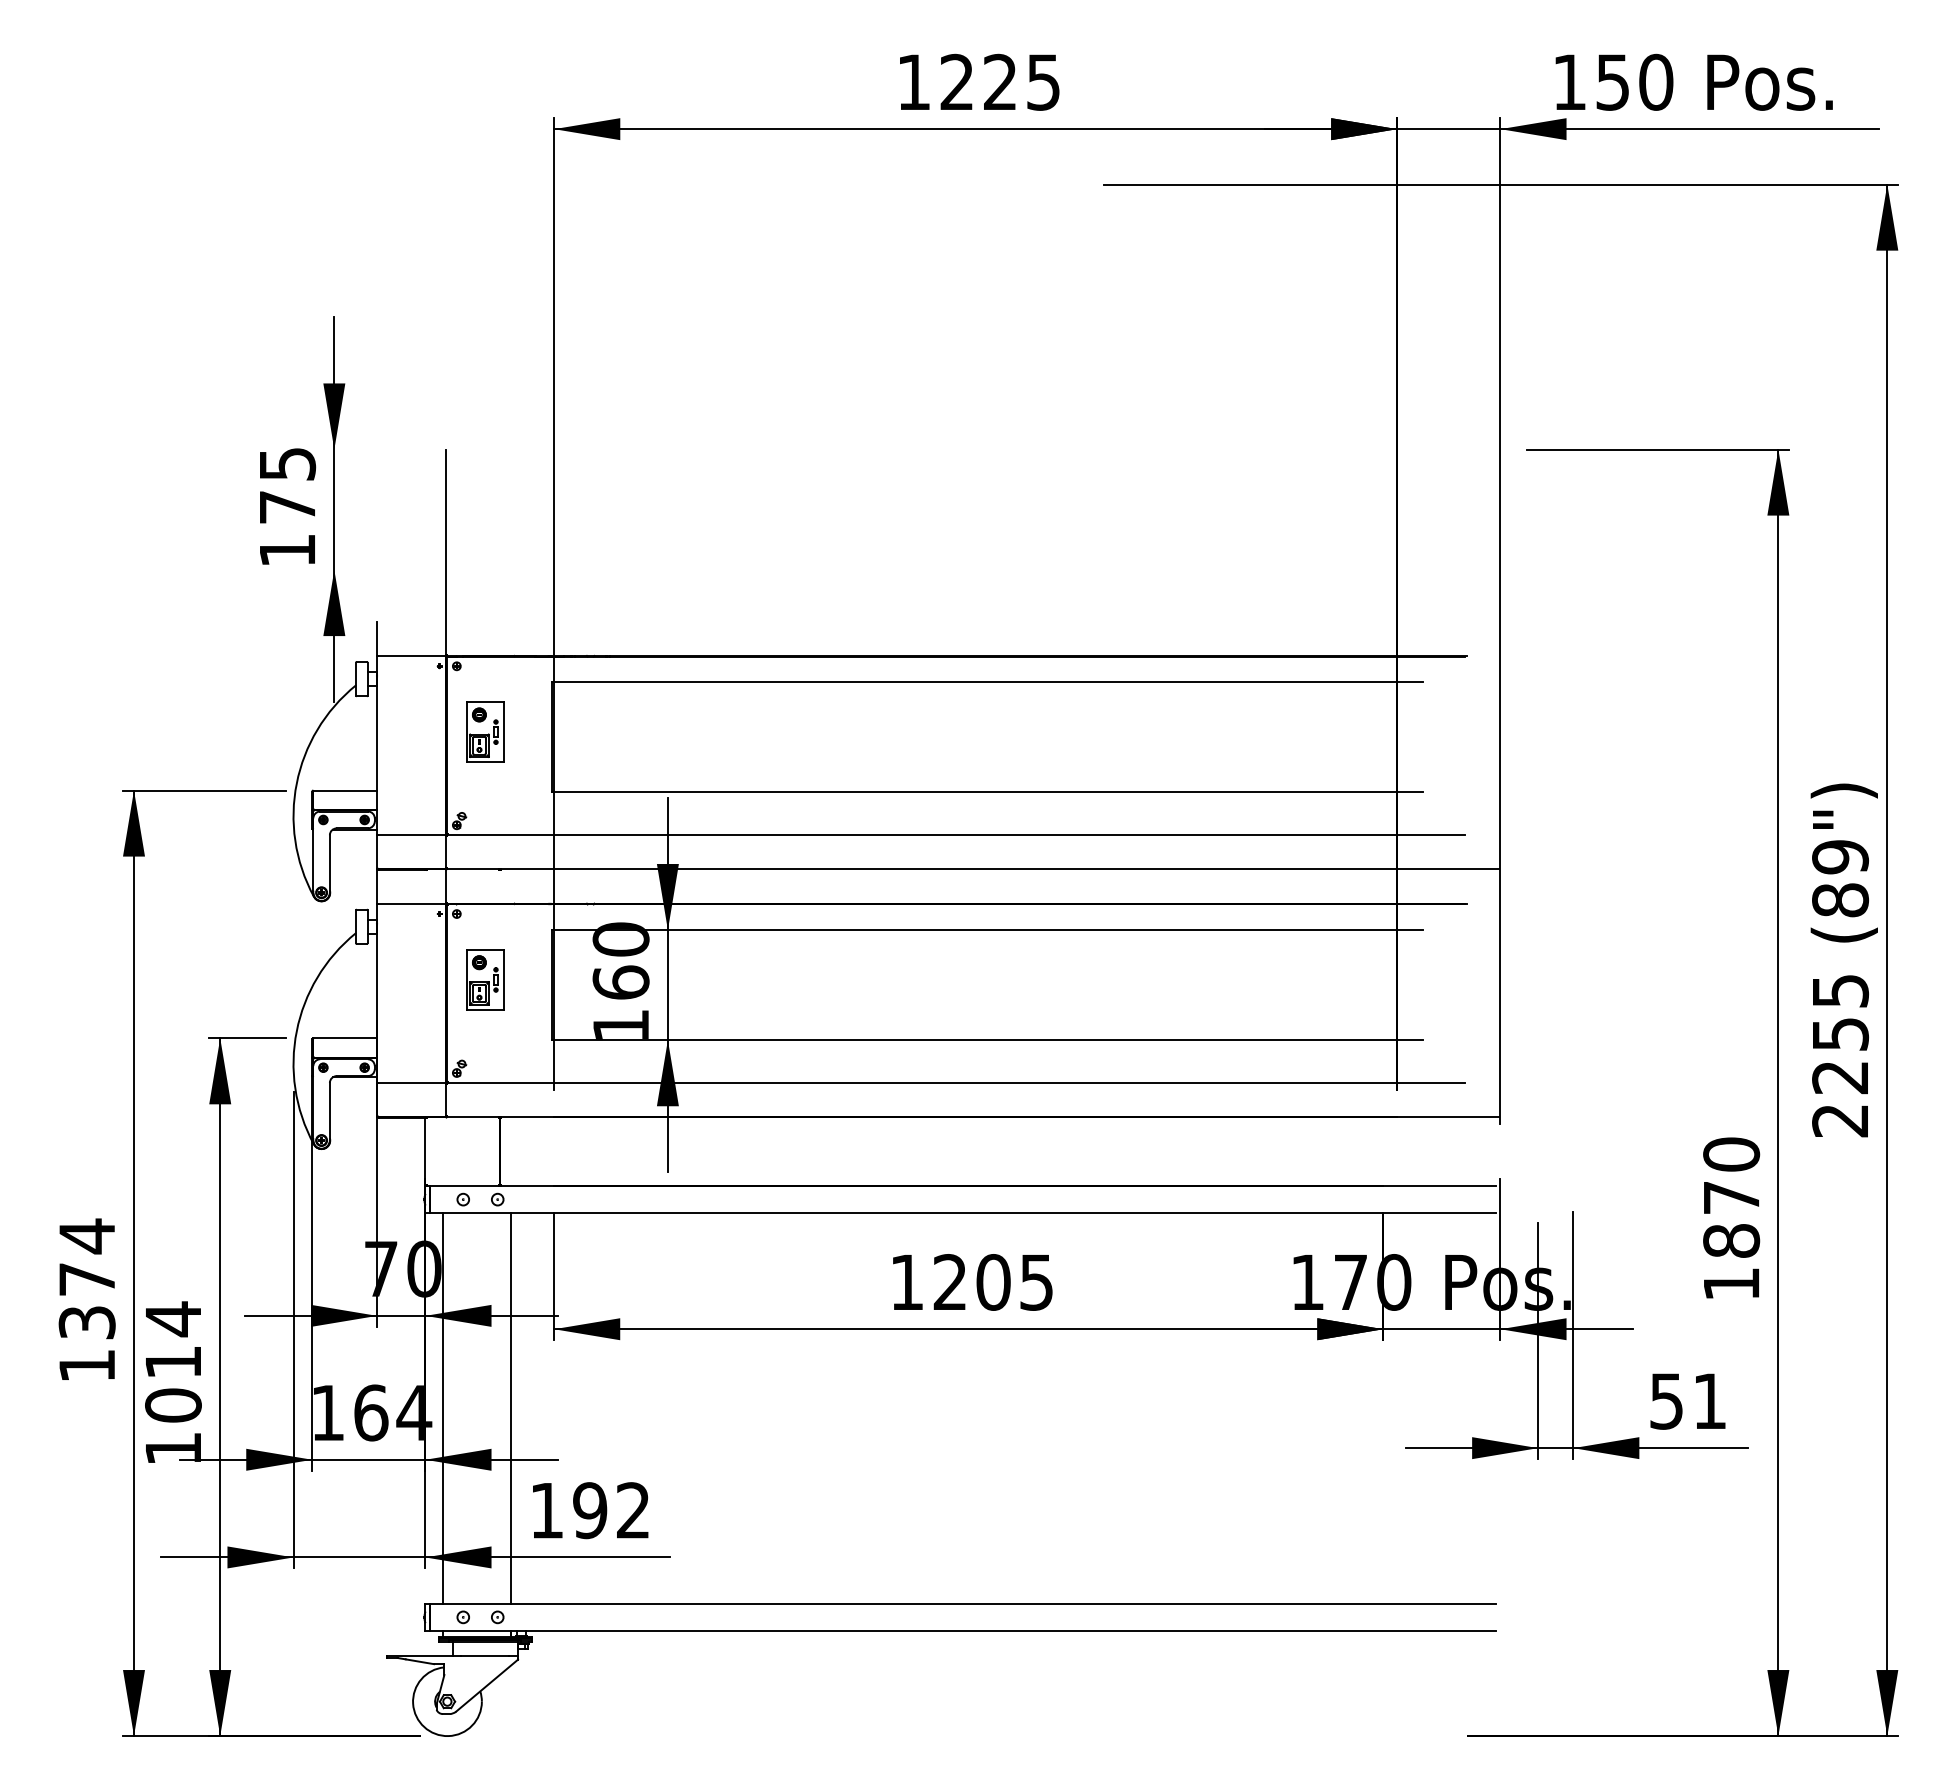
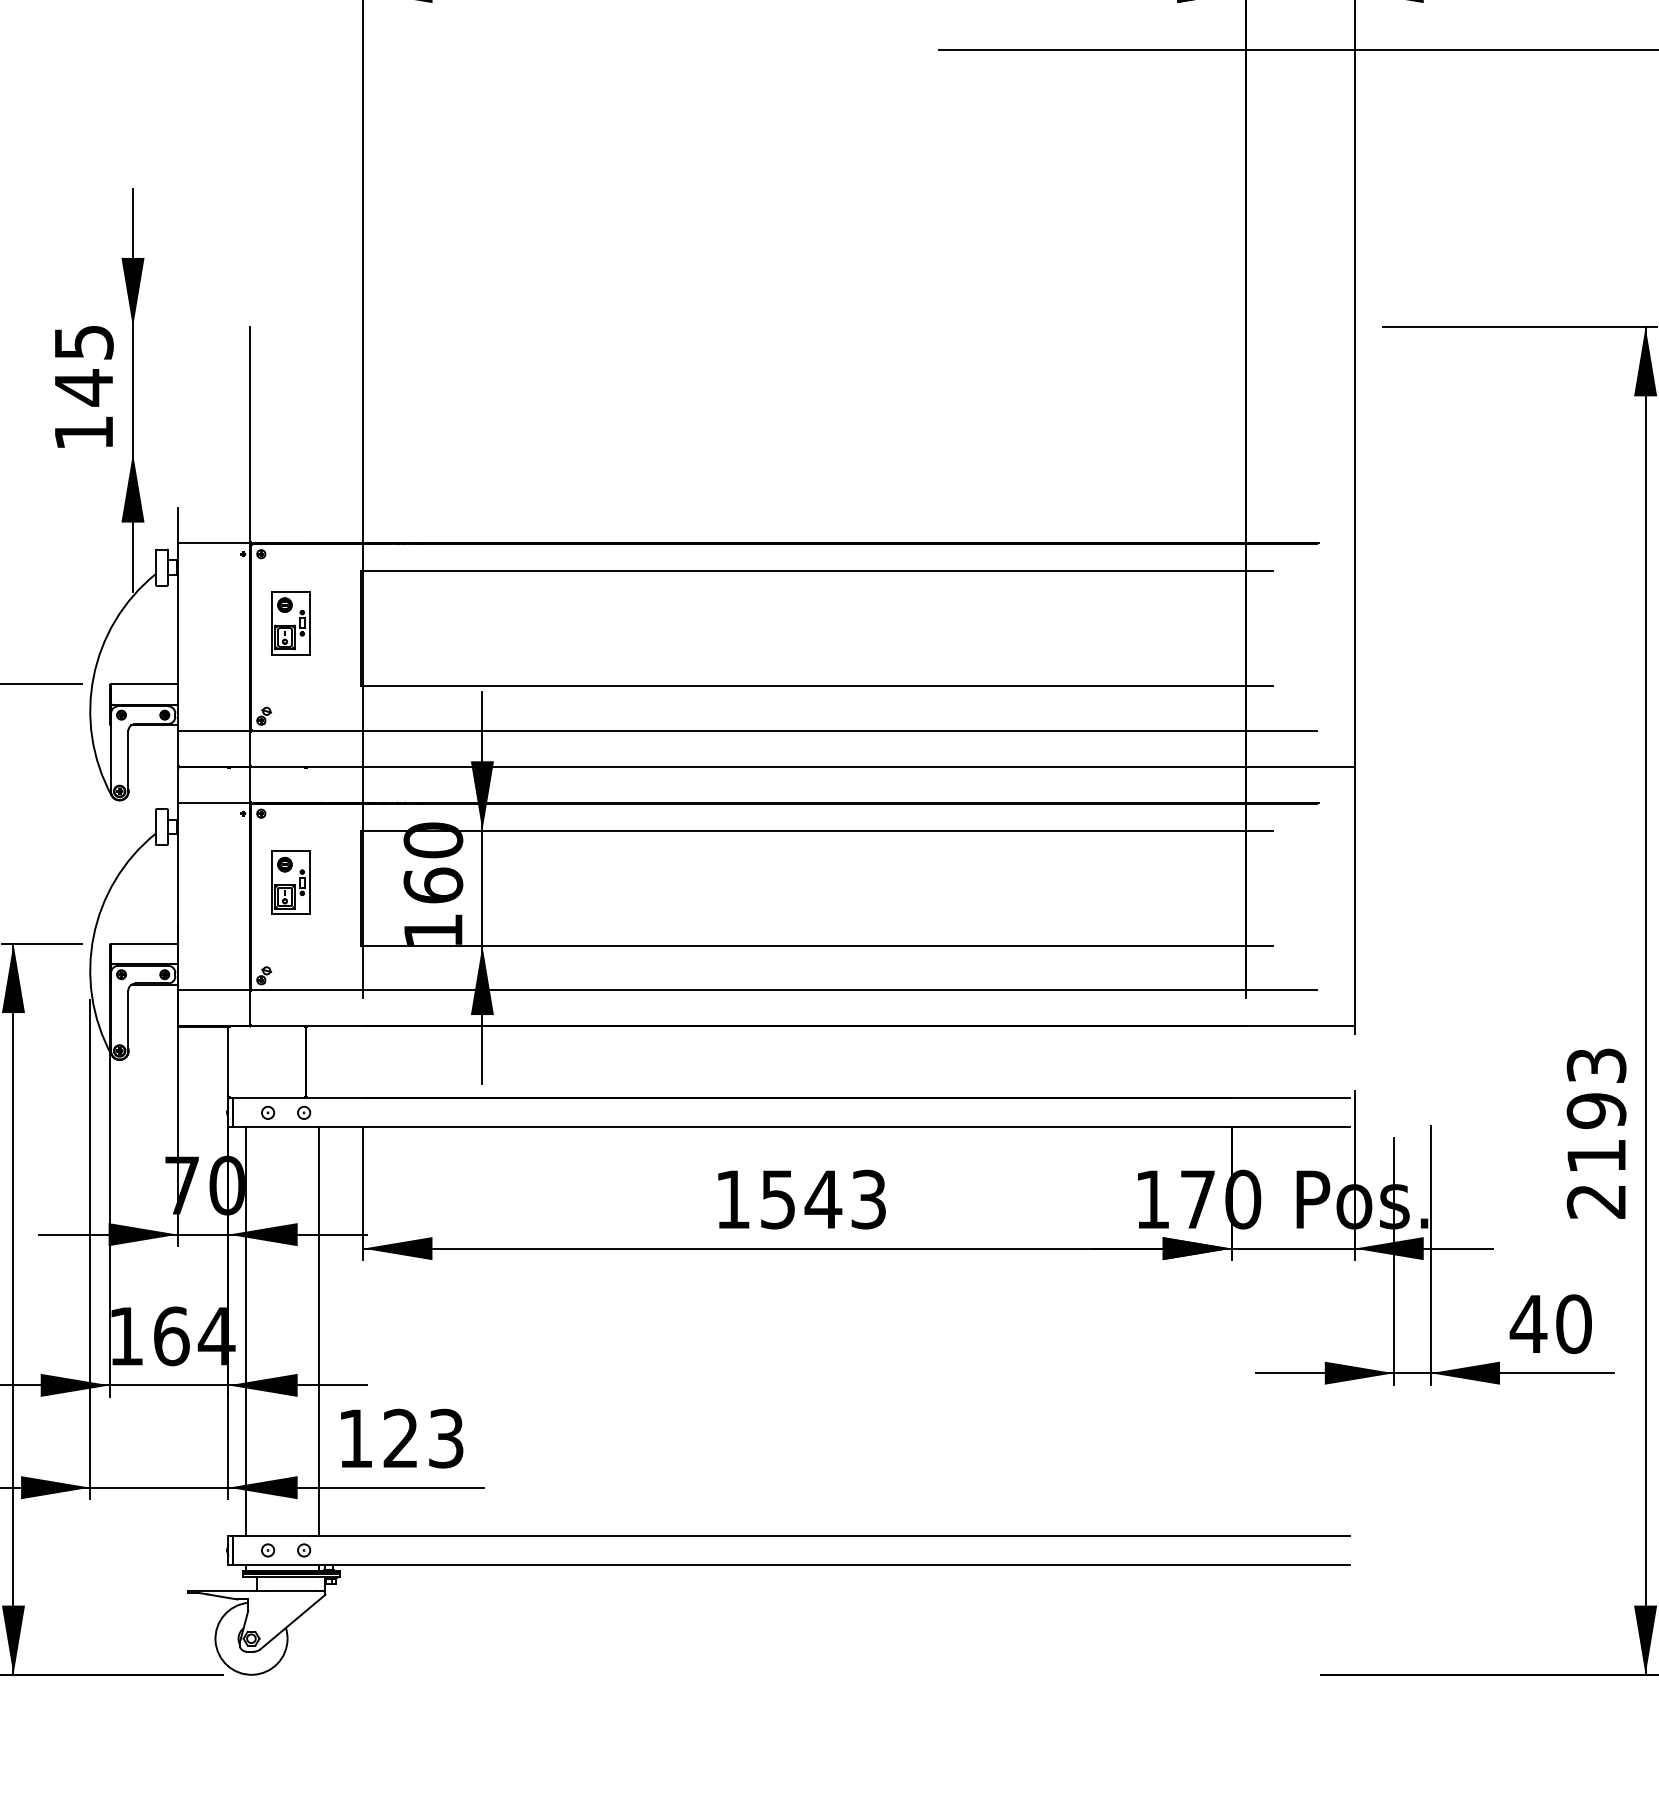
text: (287, 507) -> (83, 387), 175 -> 145
text: (1731, 1218) -> (1596, 1132), 1870 -> 2193
text: (992, 1282) -> (822, 1199), 1205 -> 1543
text: (1687, 1400) -> (1550, 1323), 51 -> 40
text: (611, 1510) -> (423, 1438), 192 -> 123

